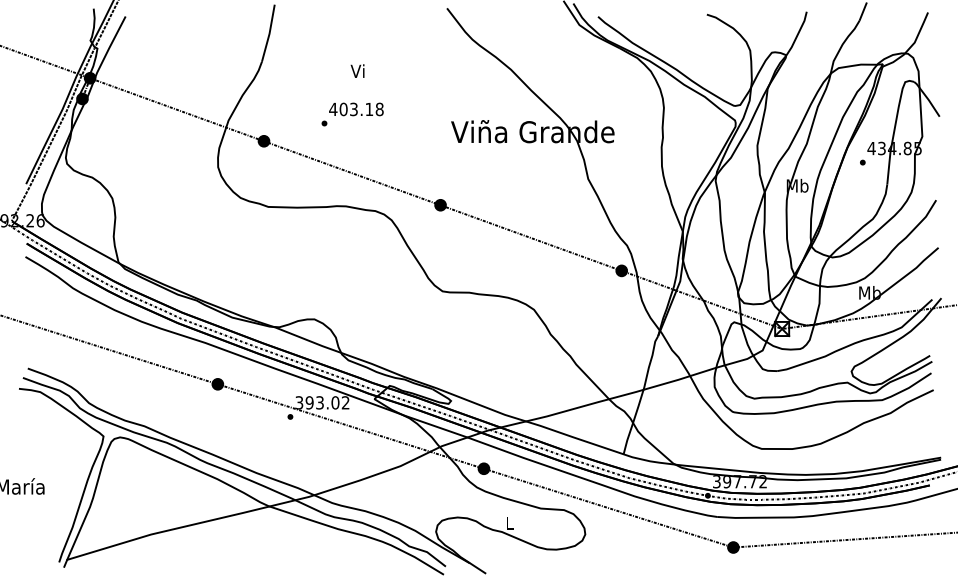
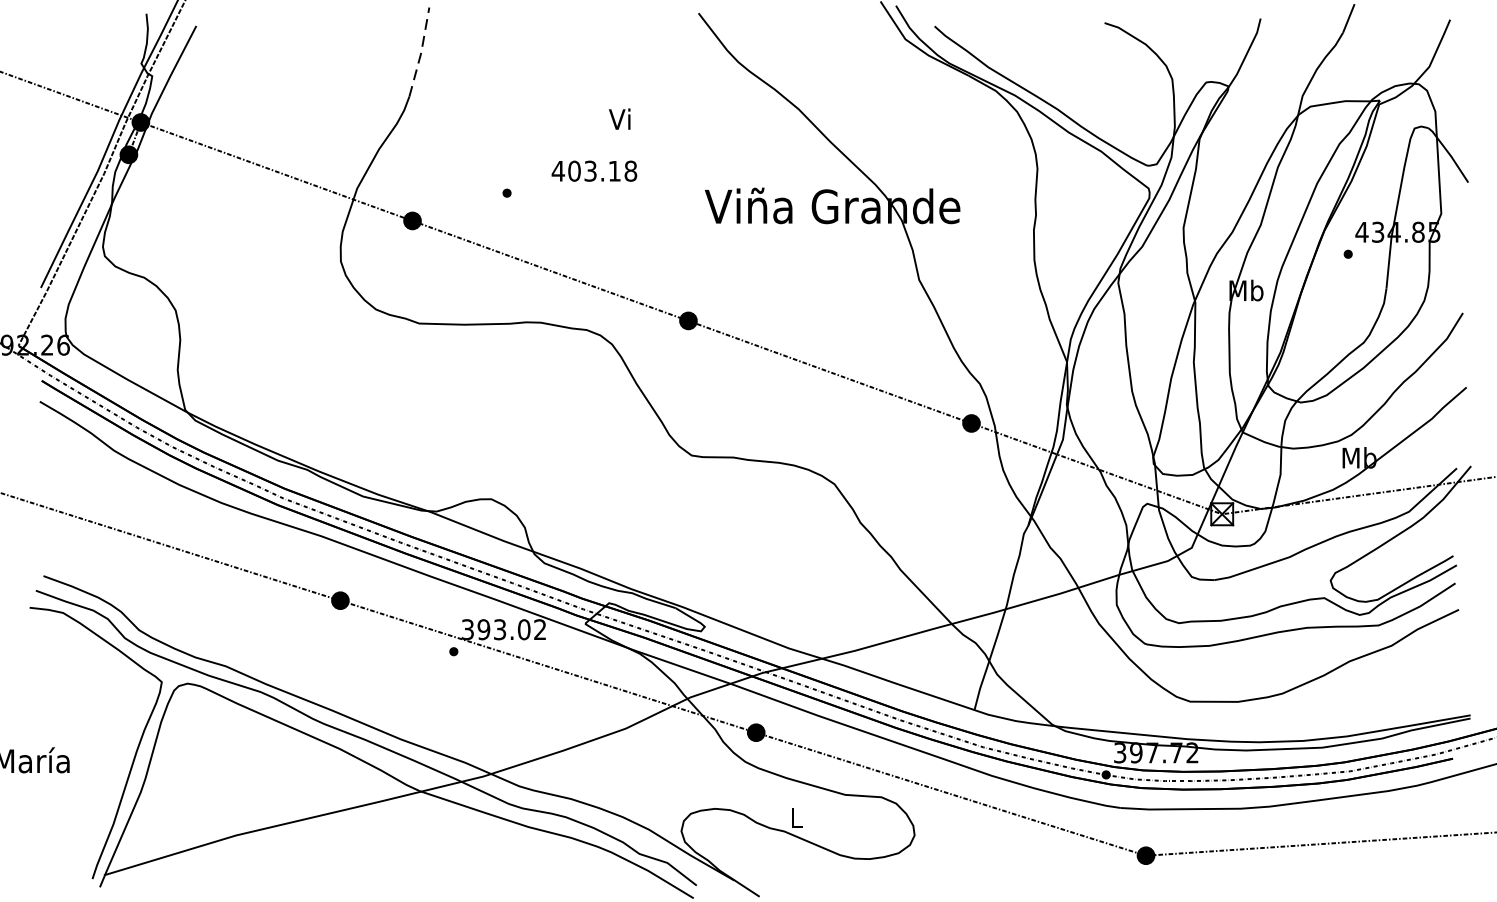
line: (269, 33) -> (421, 52), solid -> dashed
text: (357, 70) -> (619, 118), moved
text: (356, 109) -> (594, 171), moved

